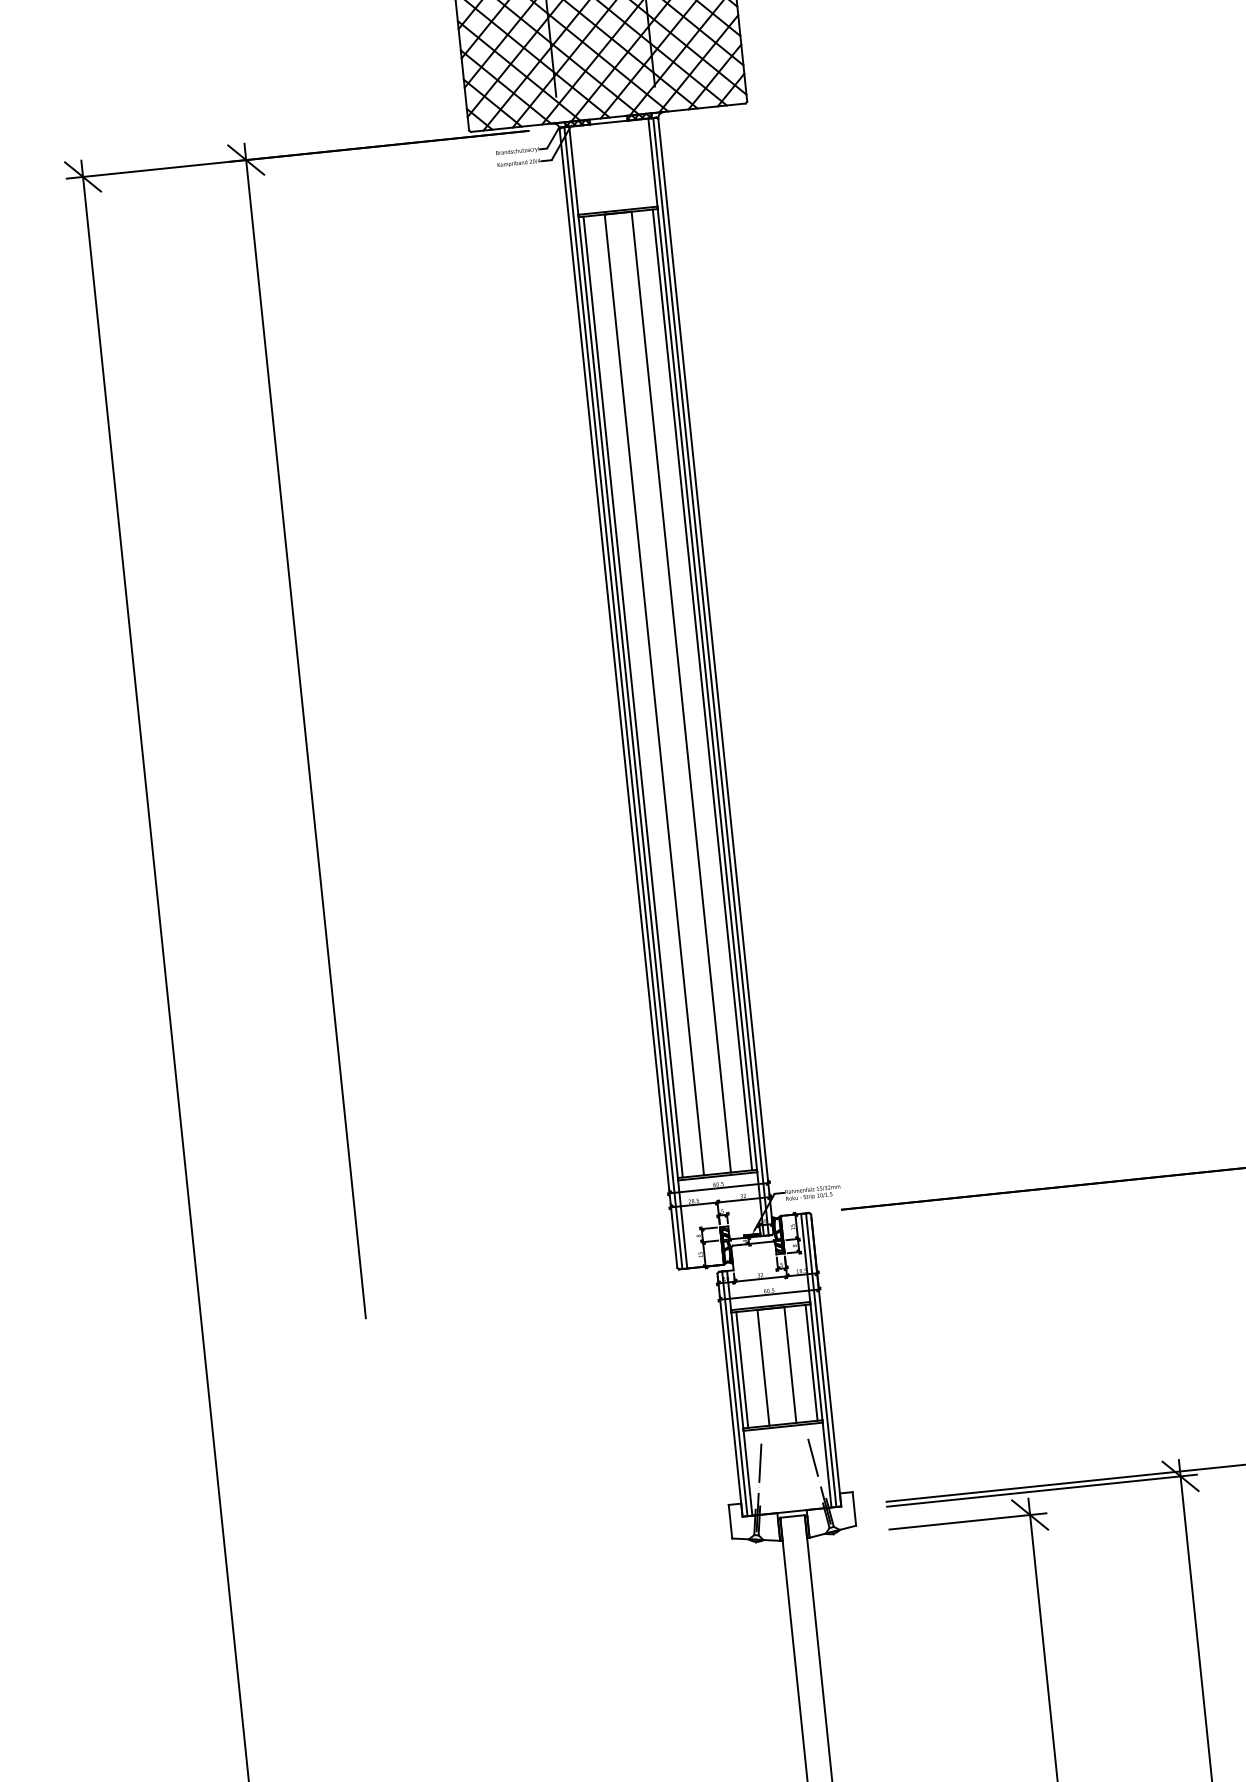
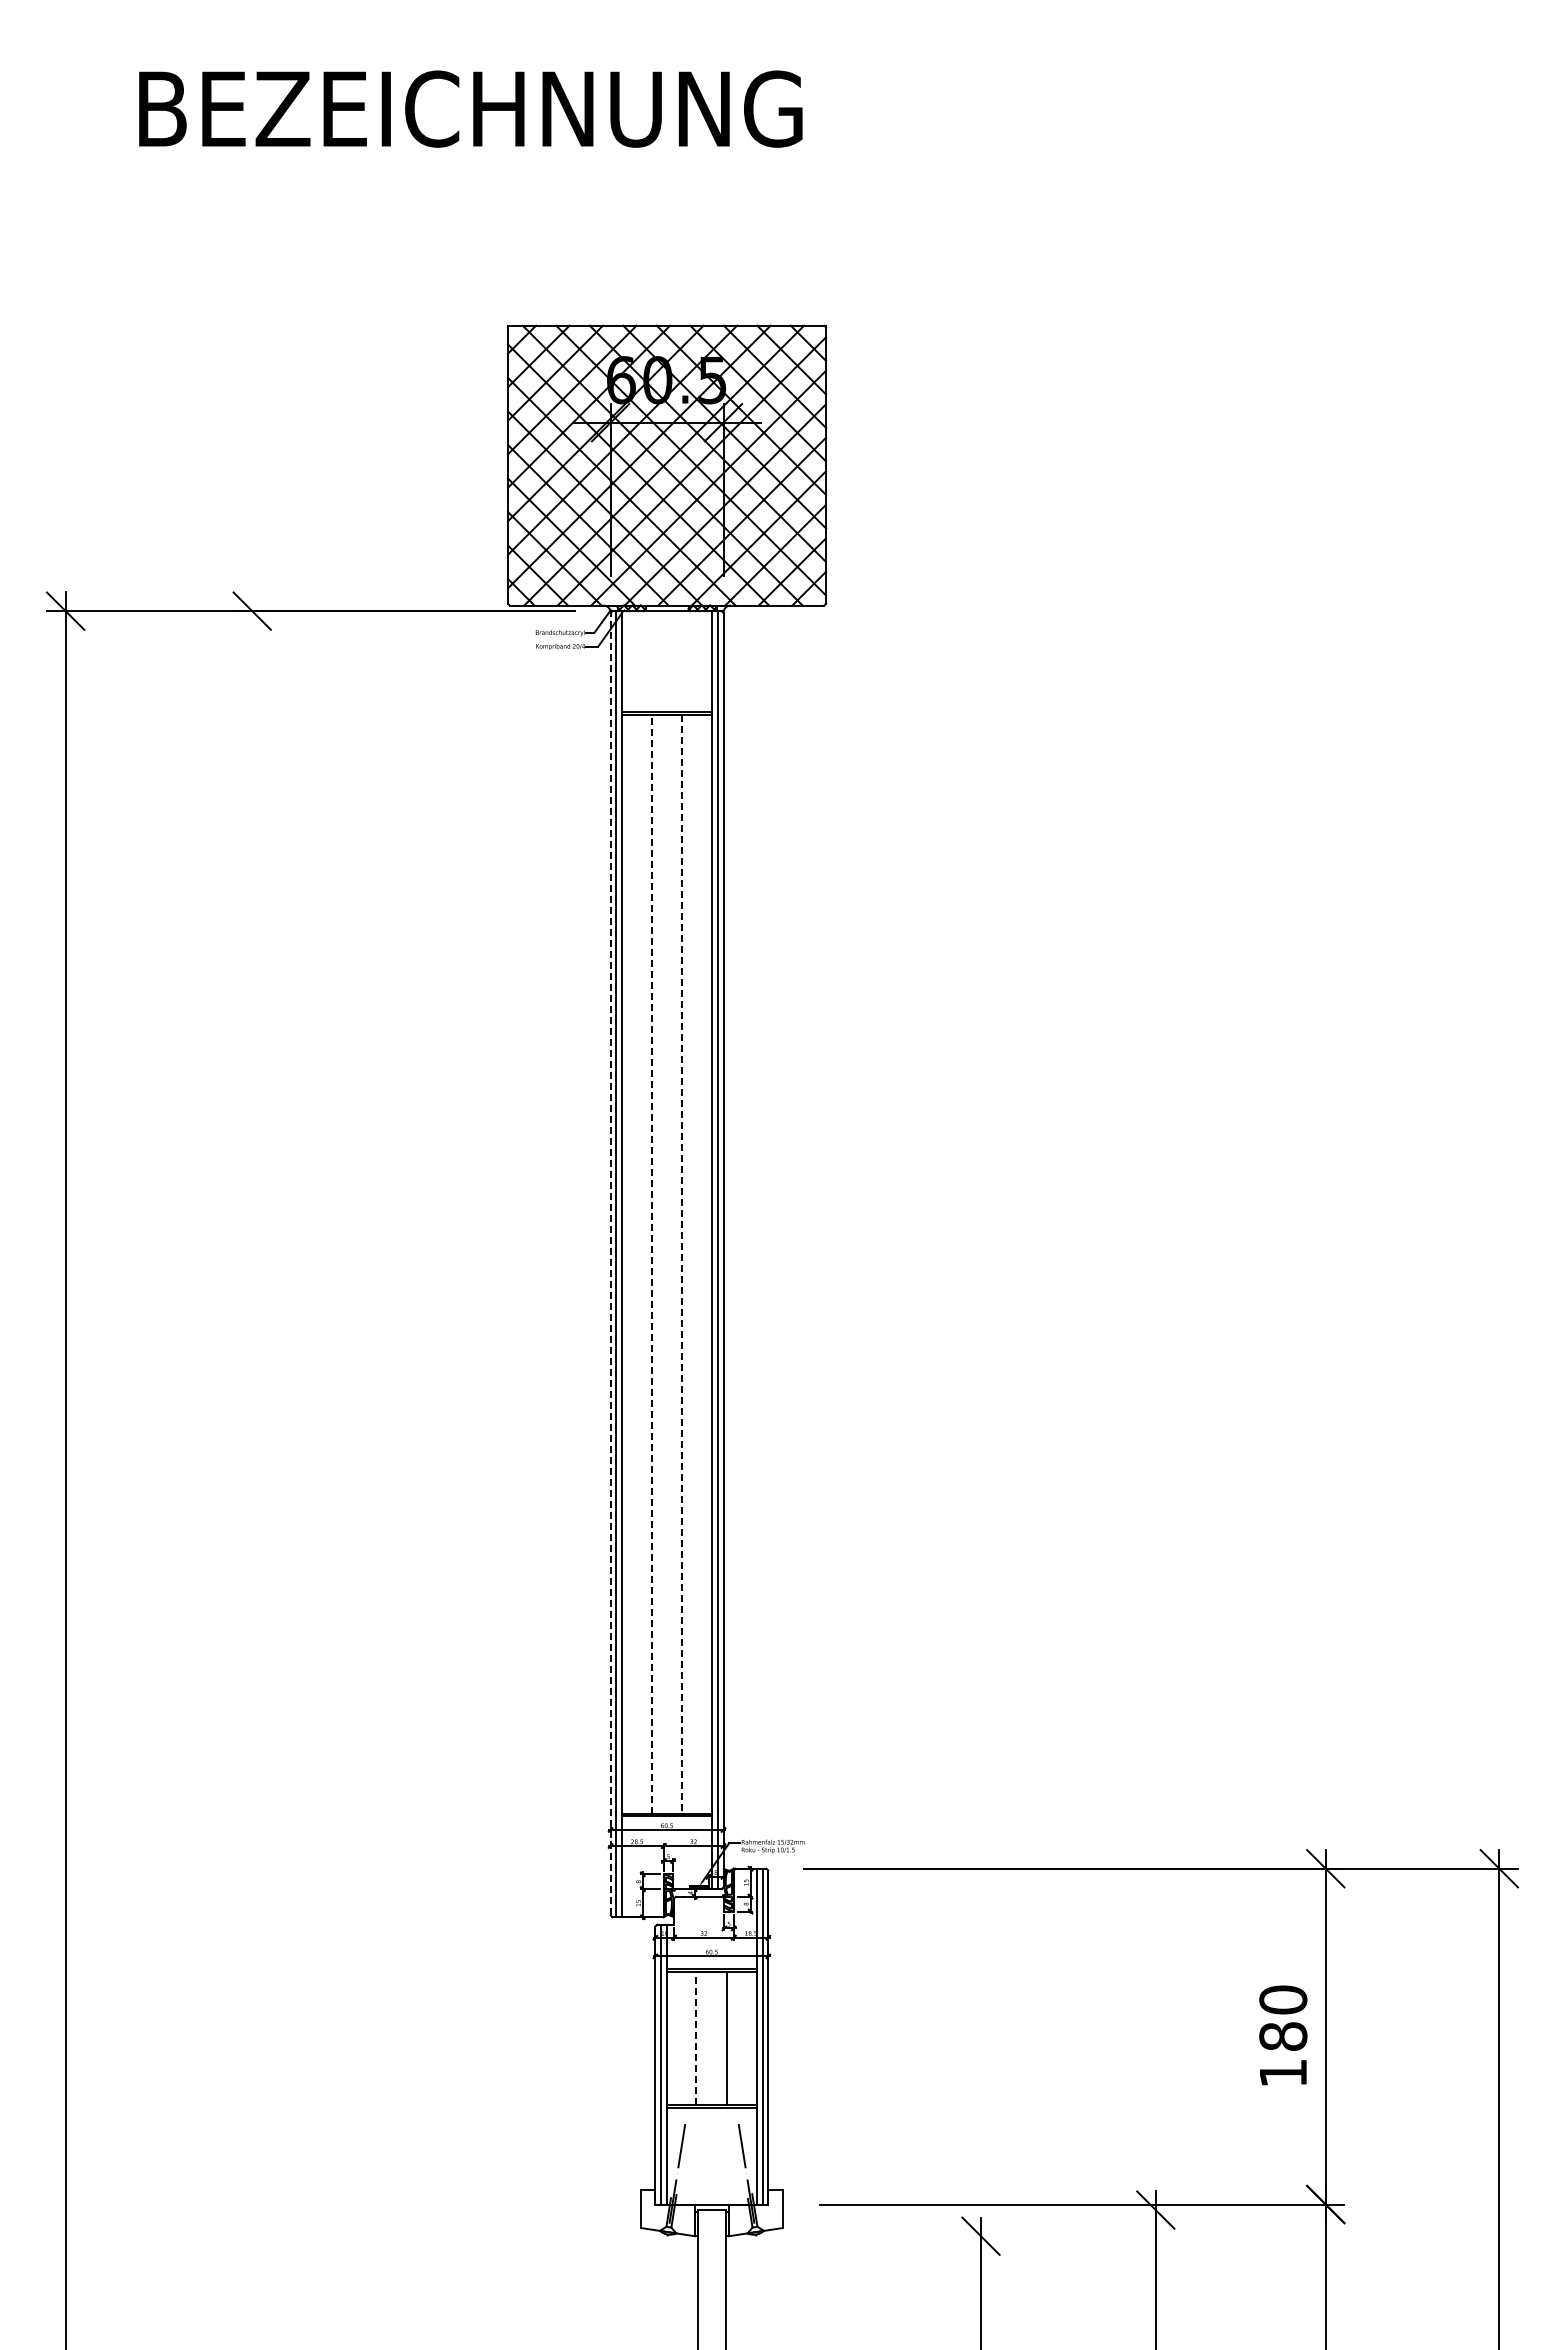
line: (702, 689) -> (706, 1263), removed
line: (681, 692) -> (682, 1264), solid -> dashed
line: (654, 694) -> (651, 1263), solid -> dashed
line: (633, 696) -> (627, 1263), removed
line: (618, 698) -> (610, 1263), solid -> dashed
line: (305, 730) -> (252, 1263), removed
line: (811, 1362) -> (751, 2038), removed
line: (763, 1366) -> (696, 2037), solid -> dashed
line: (742, 1369) -> (672, 2038), removed
line: (1042, 1491) -> (997, 2210), removed
line: (967, 1521) -> (909, 2236), removed

